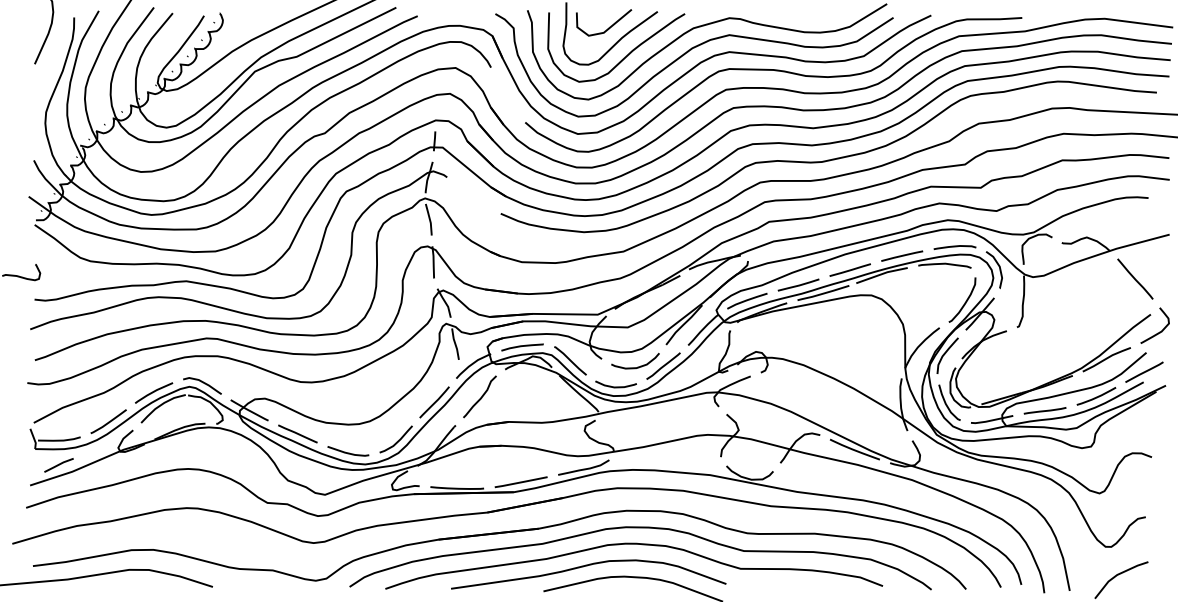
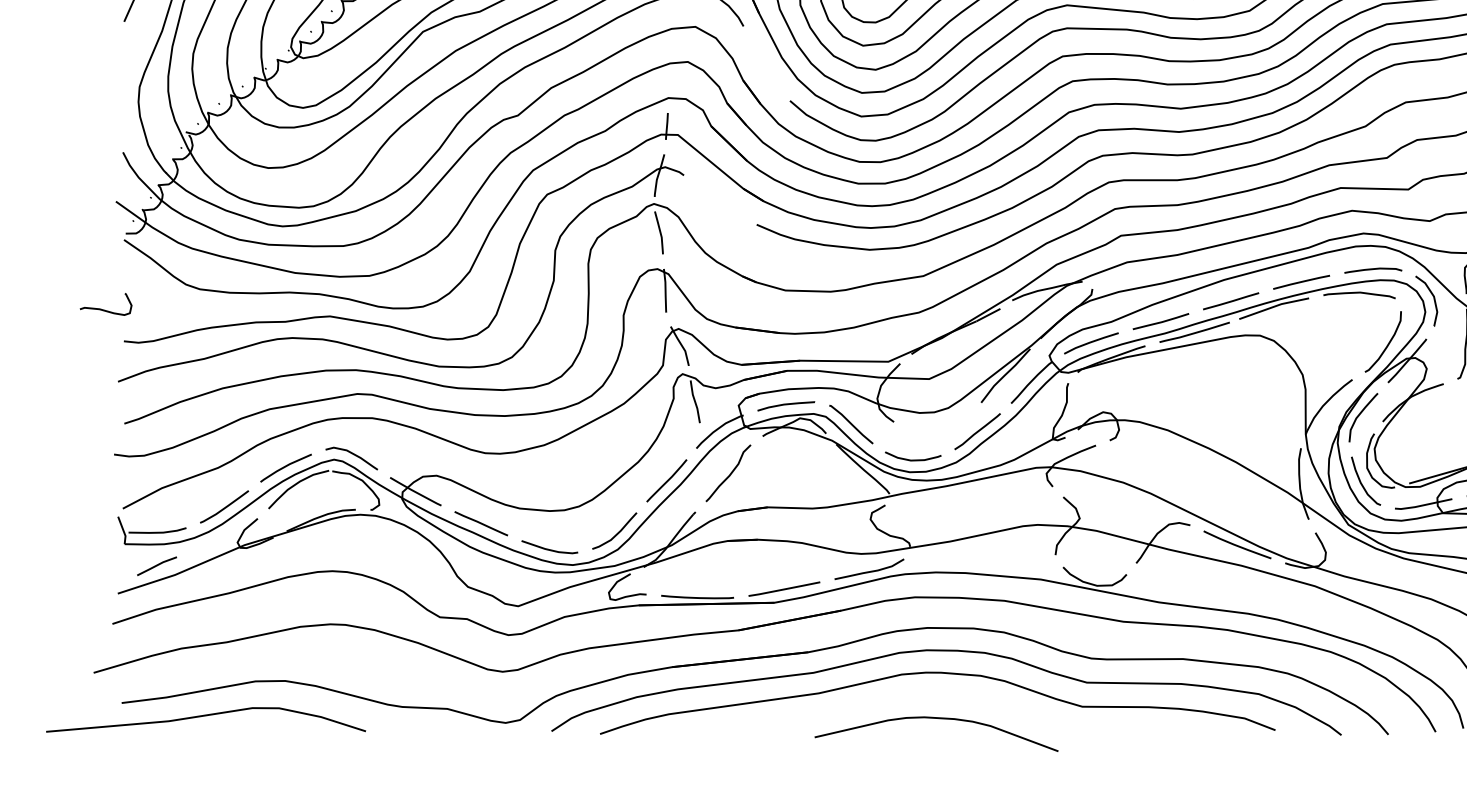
curve: (637, 366) -> (942, 432), removed
curve: (587, 566) -> (874, 703), removed

